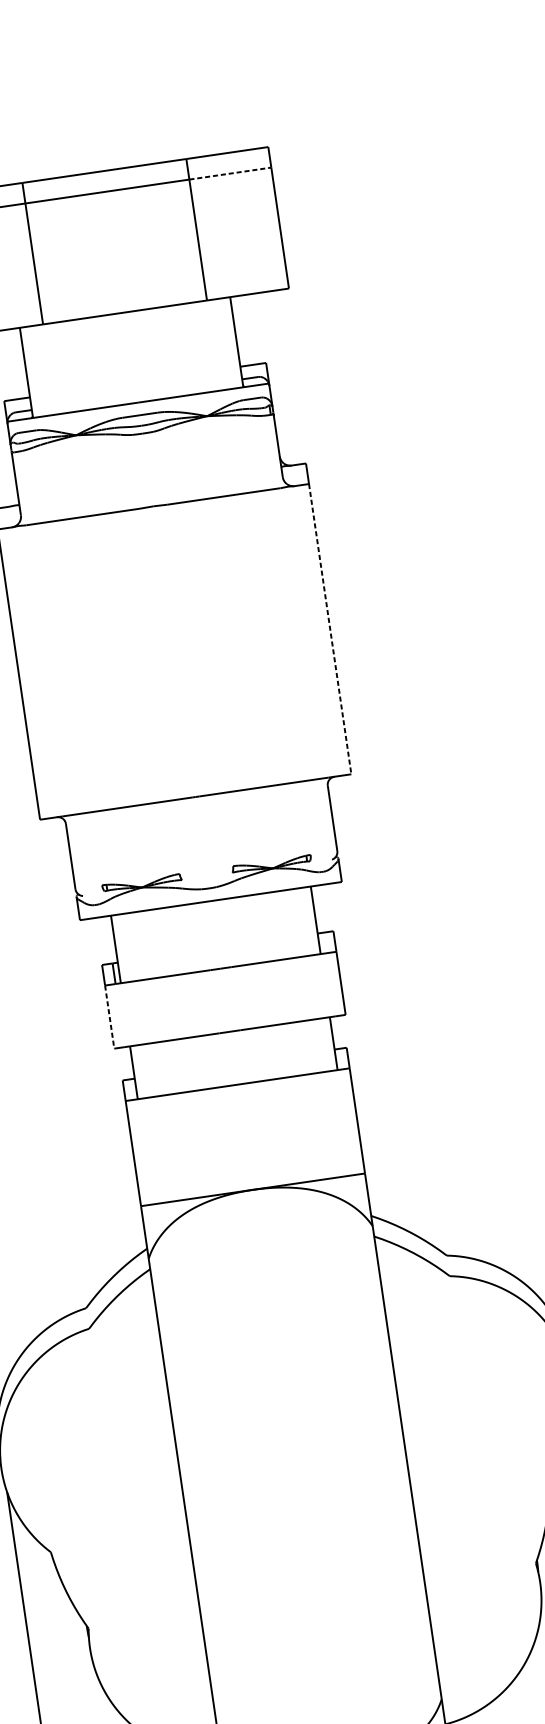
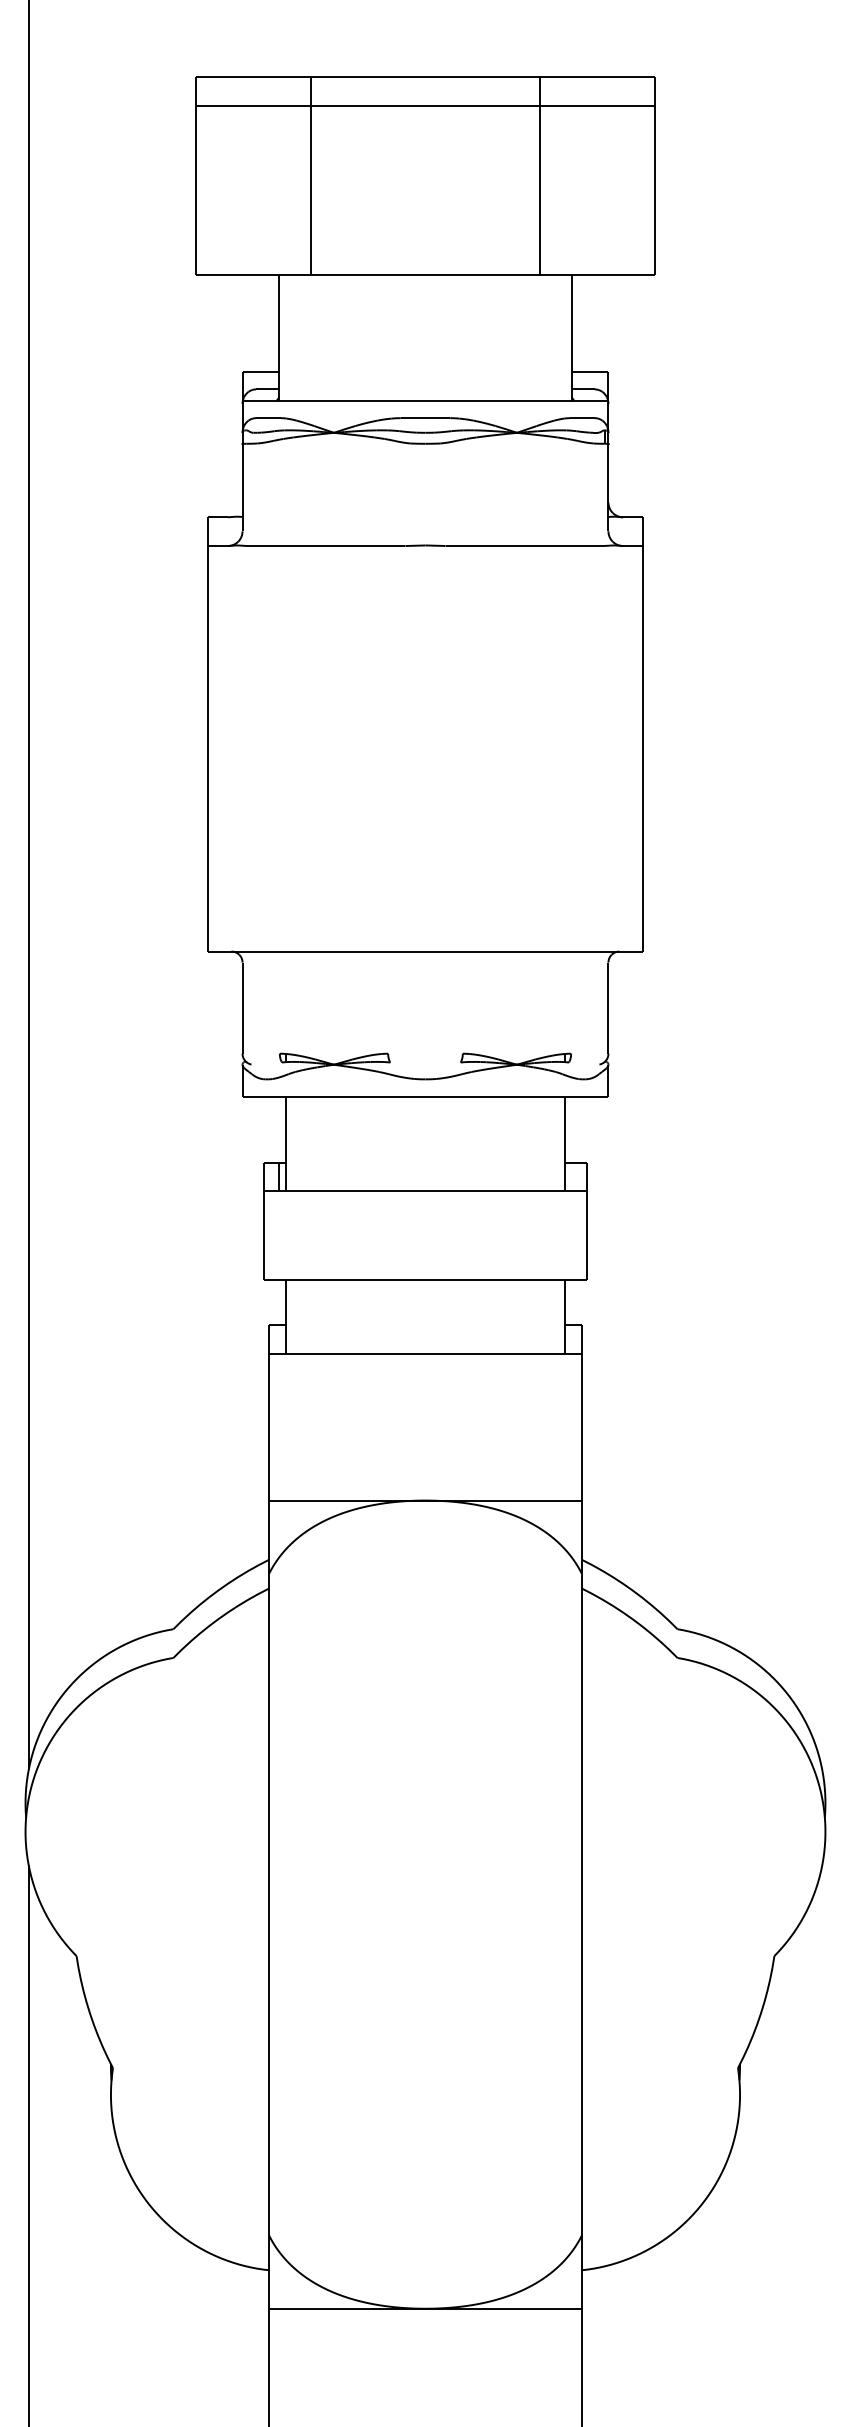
line: (230, 173) -> (597, 105), dashed -> solid
line: (329, 629) -> (642, 748), dashed -> solid
line: (109, 1017) -> (263, 1236), dashed -> solid

